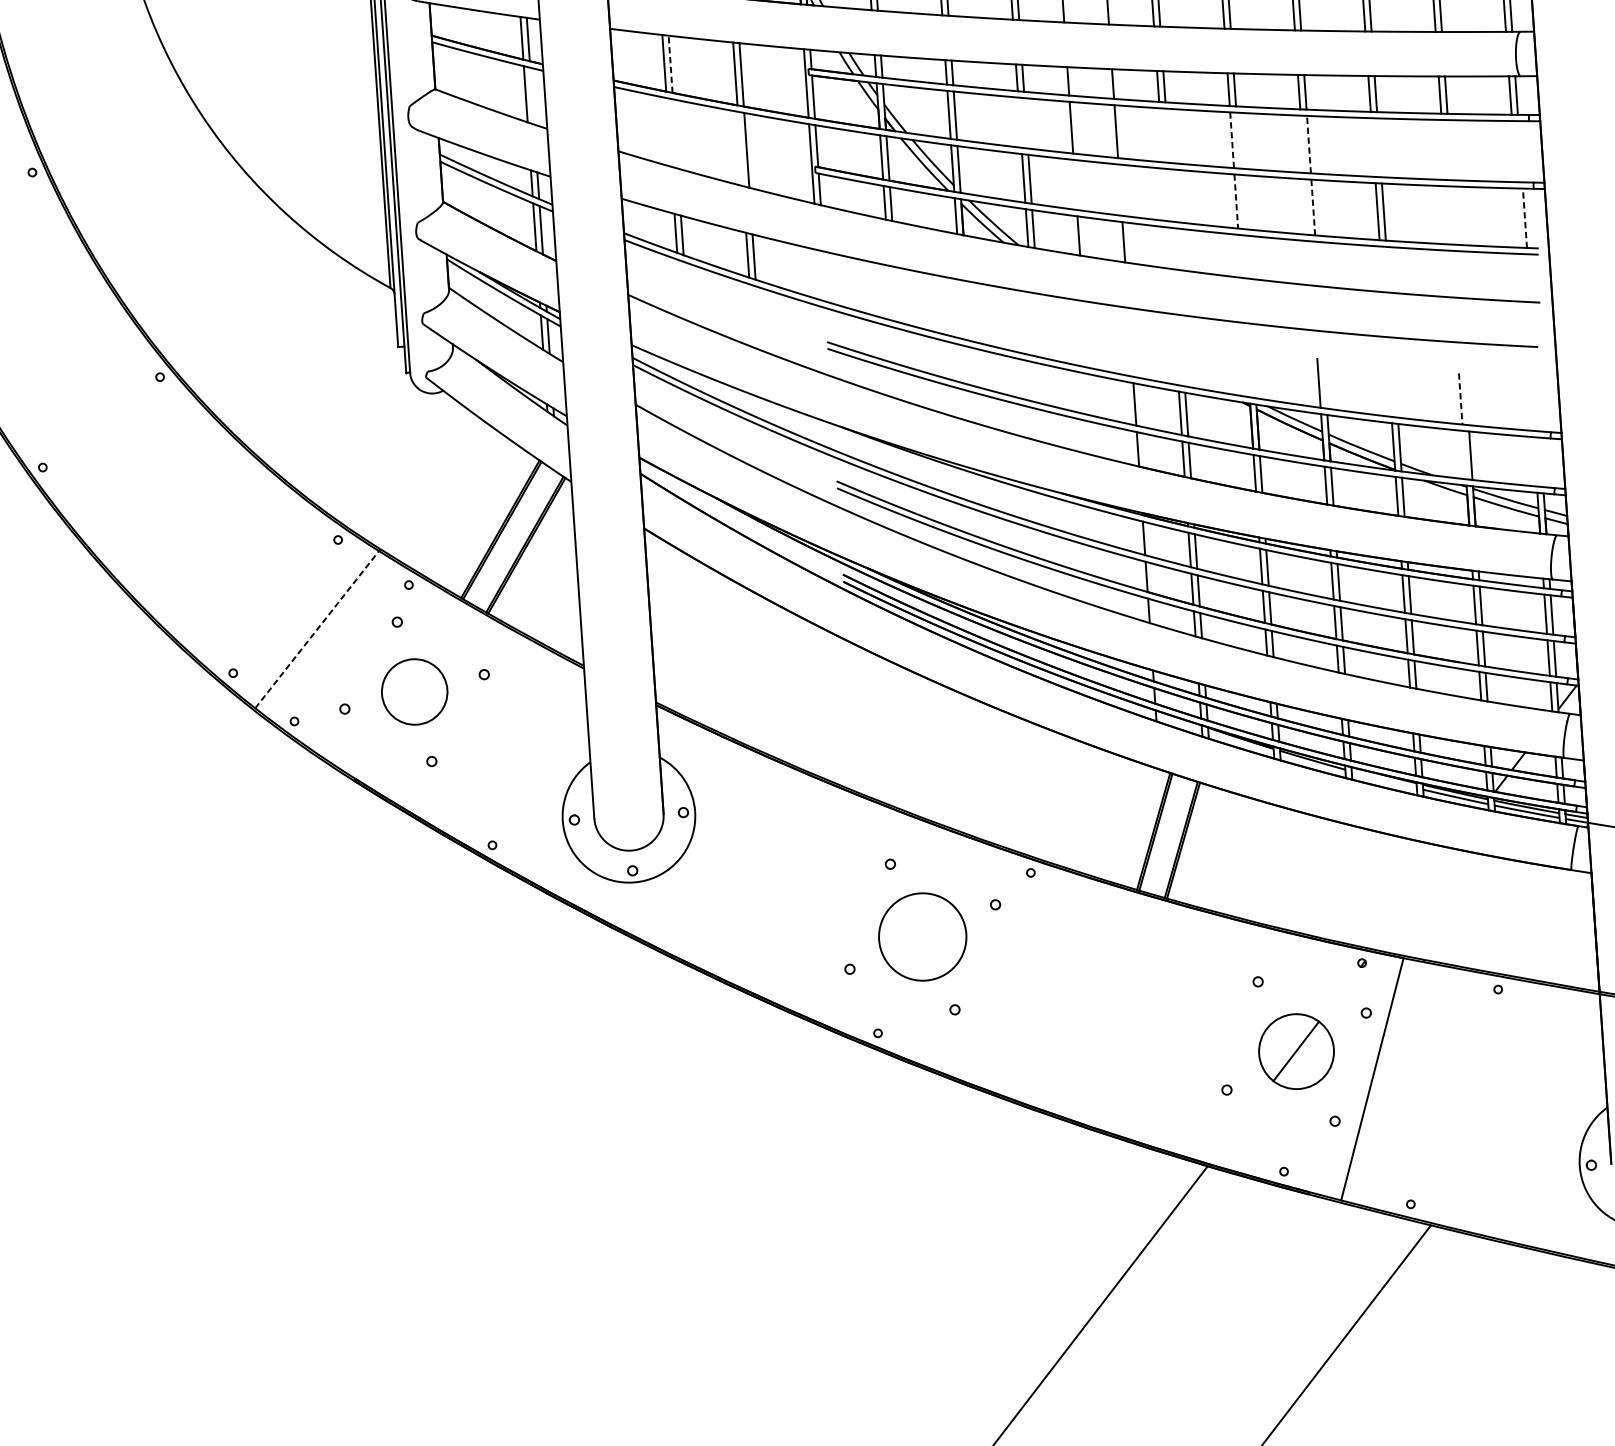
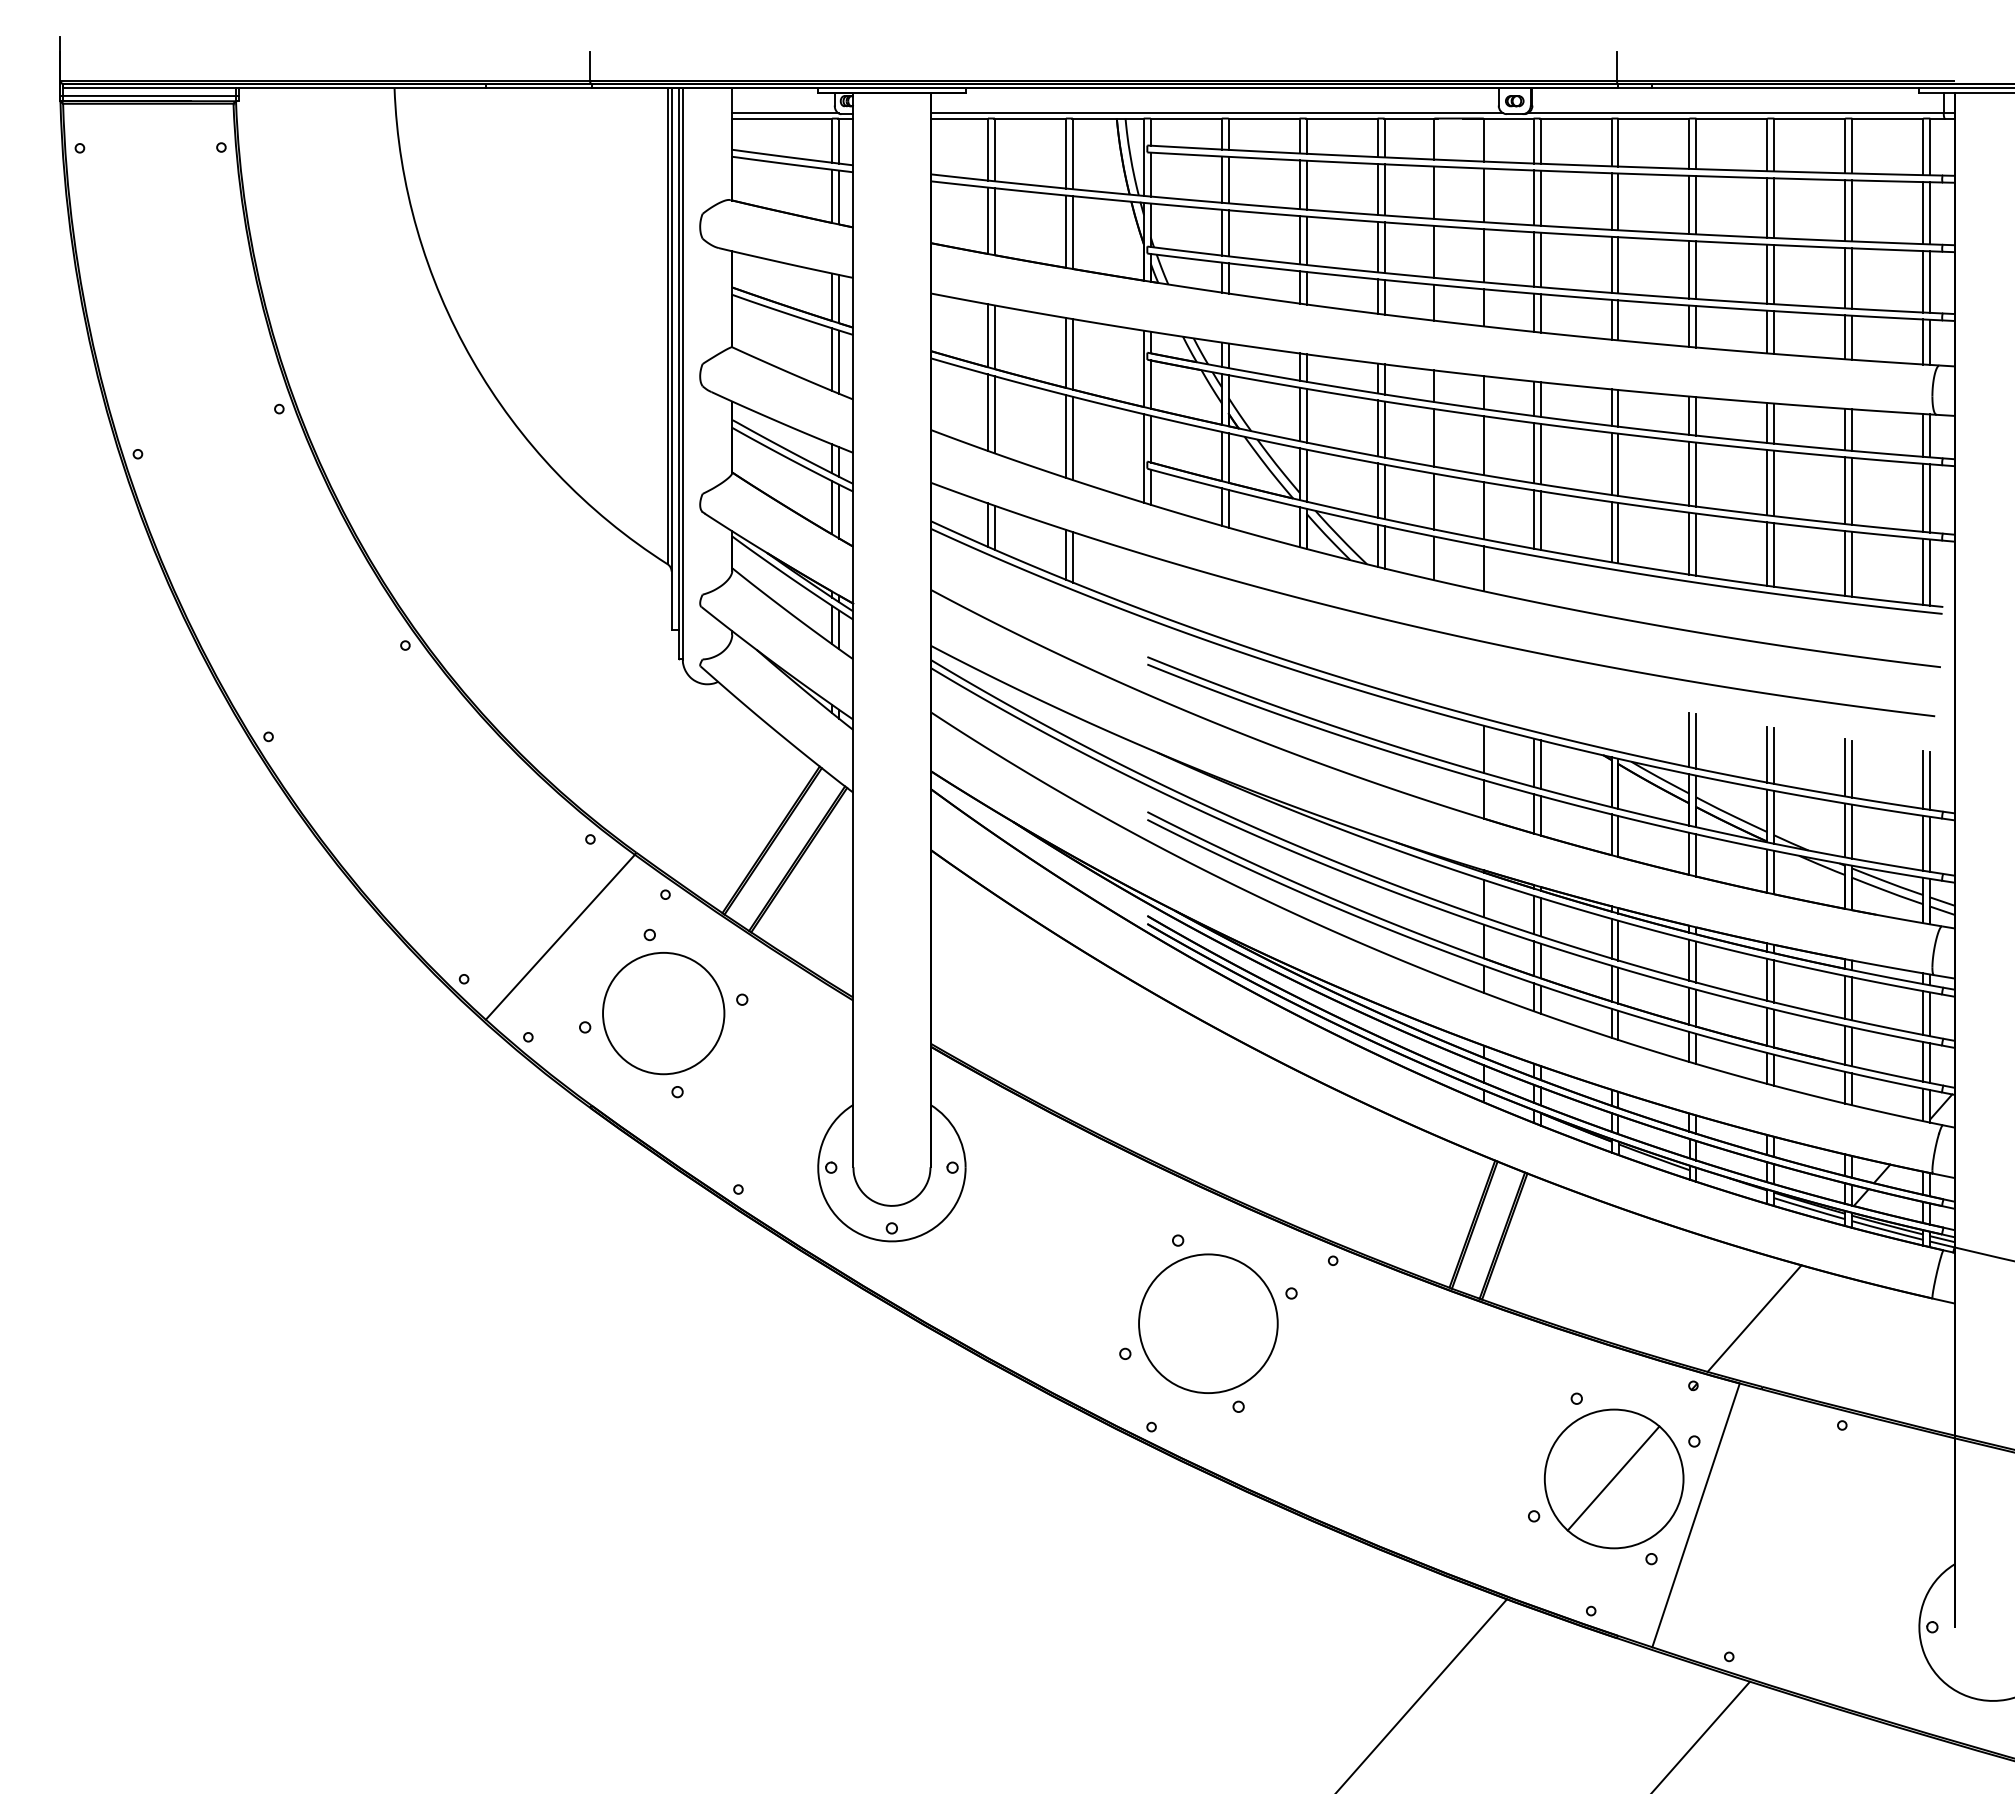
line: (670, 64) -> (994, 337), dashed -> solid
line: (532, 95) -> (839, 361), added
line: (1019, 122) -> (1377, 428), added
line: (1026, 123) -> (1384, 429), added
line: (668, 132) -> (987, 412), added
line: (674, 133) -> (994, 414), added
line: (1161, 134) -> (1533, 452), added
line: (1167, 135) -> (1540, 453), added
line: (1232, 140) -> (1611, 464), dashed -> solid
line: (1238, 140) -> (1618, 464), added
line: (1302, 144) -> (1689, 473), added
line: (1309, 144) -> (1696, 474), dashed -> solid
line: (1373, 147) -> (1767, 482), added
line: (1379, 147) -> (1774, 483), added
line: (740, 149) -> (1065, 436), added
line: (1443, 149) -> (1845, 490), added
line: (1450, 149) -> (1852, 490), added
line: (1514, 151) -> (1923, 497), added
line: (1520, 151) -> (1930, 498), added
line: (1075, 184) -> (1434, 501), added
line: (1119, 189) -> (1483, 510), added
line: (1165, 194) -> (1533, 519), added
line: (1171, 195) -> (1540, 520), added
line: (1236, 201) -> (1611, 532), dashed -> solid
line: (1242, 202) -> (1618, 533), added
line: (1306, 206) -> (1689, 543), added
line: (1313, 207) -> (1696, 544), dashed -> solid
line: (1454, 214) -> (1852, 563), added
line: (1448, 215) -> (1845, 563), added
line: (1518, 217) -> (1923, 571), added
line: (1525, 218) -> (1930, 572), dashed -> solid
line: (1325, 384) -> (1696, 741), added
line: (1389, 391) -> (1767, 754), added
line: (1396, 393) -> (1774, 756), added
line: (1460, 398) -> (1845, 767), dashed -> solid
line: (1467, 399) -> (1852, 768), added
line: (1531, 404) -> (1923, 779), added
line: (1537, 405) -> (1930, 780), added
line: (1464, 455) -> (1845, 830), added
line: (1535, 461) -> (1923, 842), added
line: (1541, 461) -> (1930, 843), added
line: (317, 628) -> (560, 936), dashed -> solid
circle: (414, 691) -> (663, 1013), size x1.67
line: (1412, 898) -> (1754, 1318), added
circle: (922, 936) -> (1208, 1323), size x1.43
part: (1295, 1051) -> (1613, 1478), size x1.67

